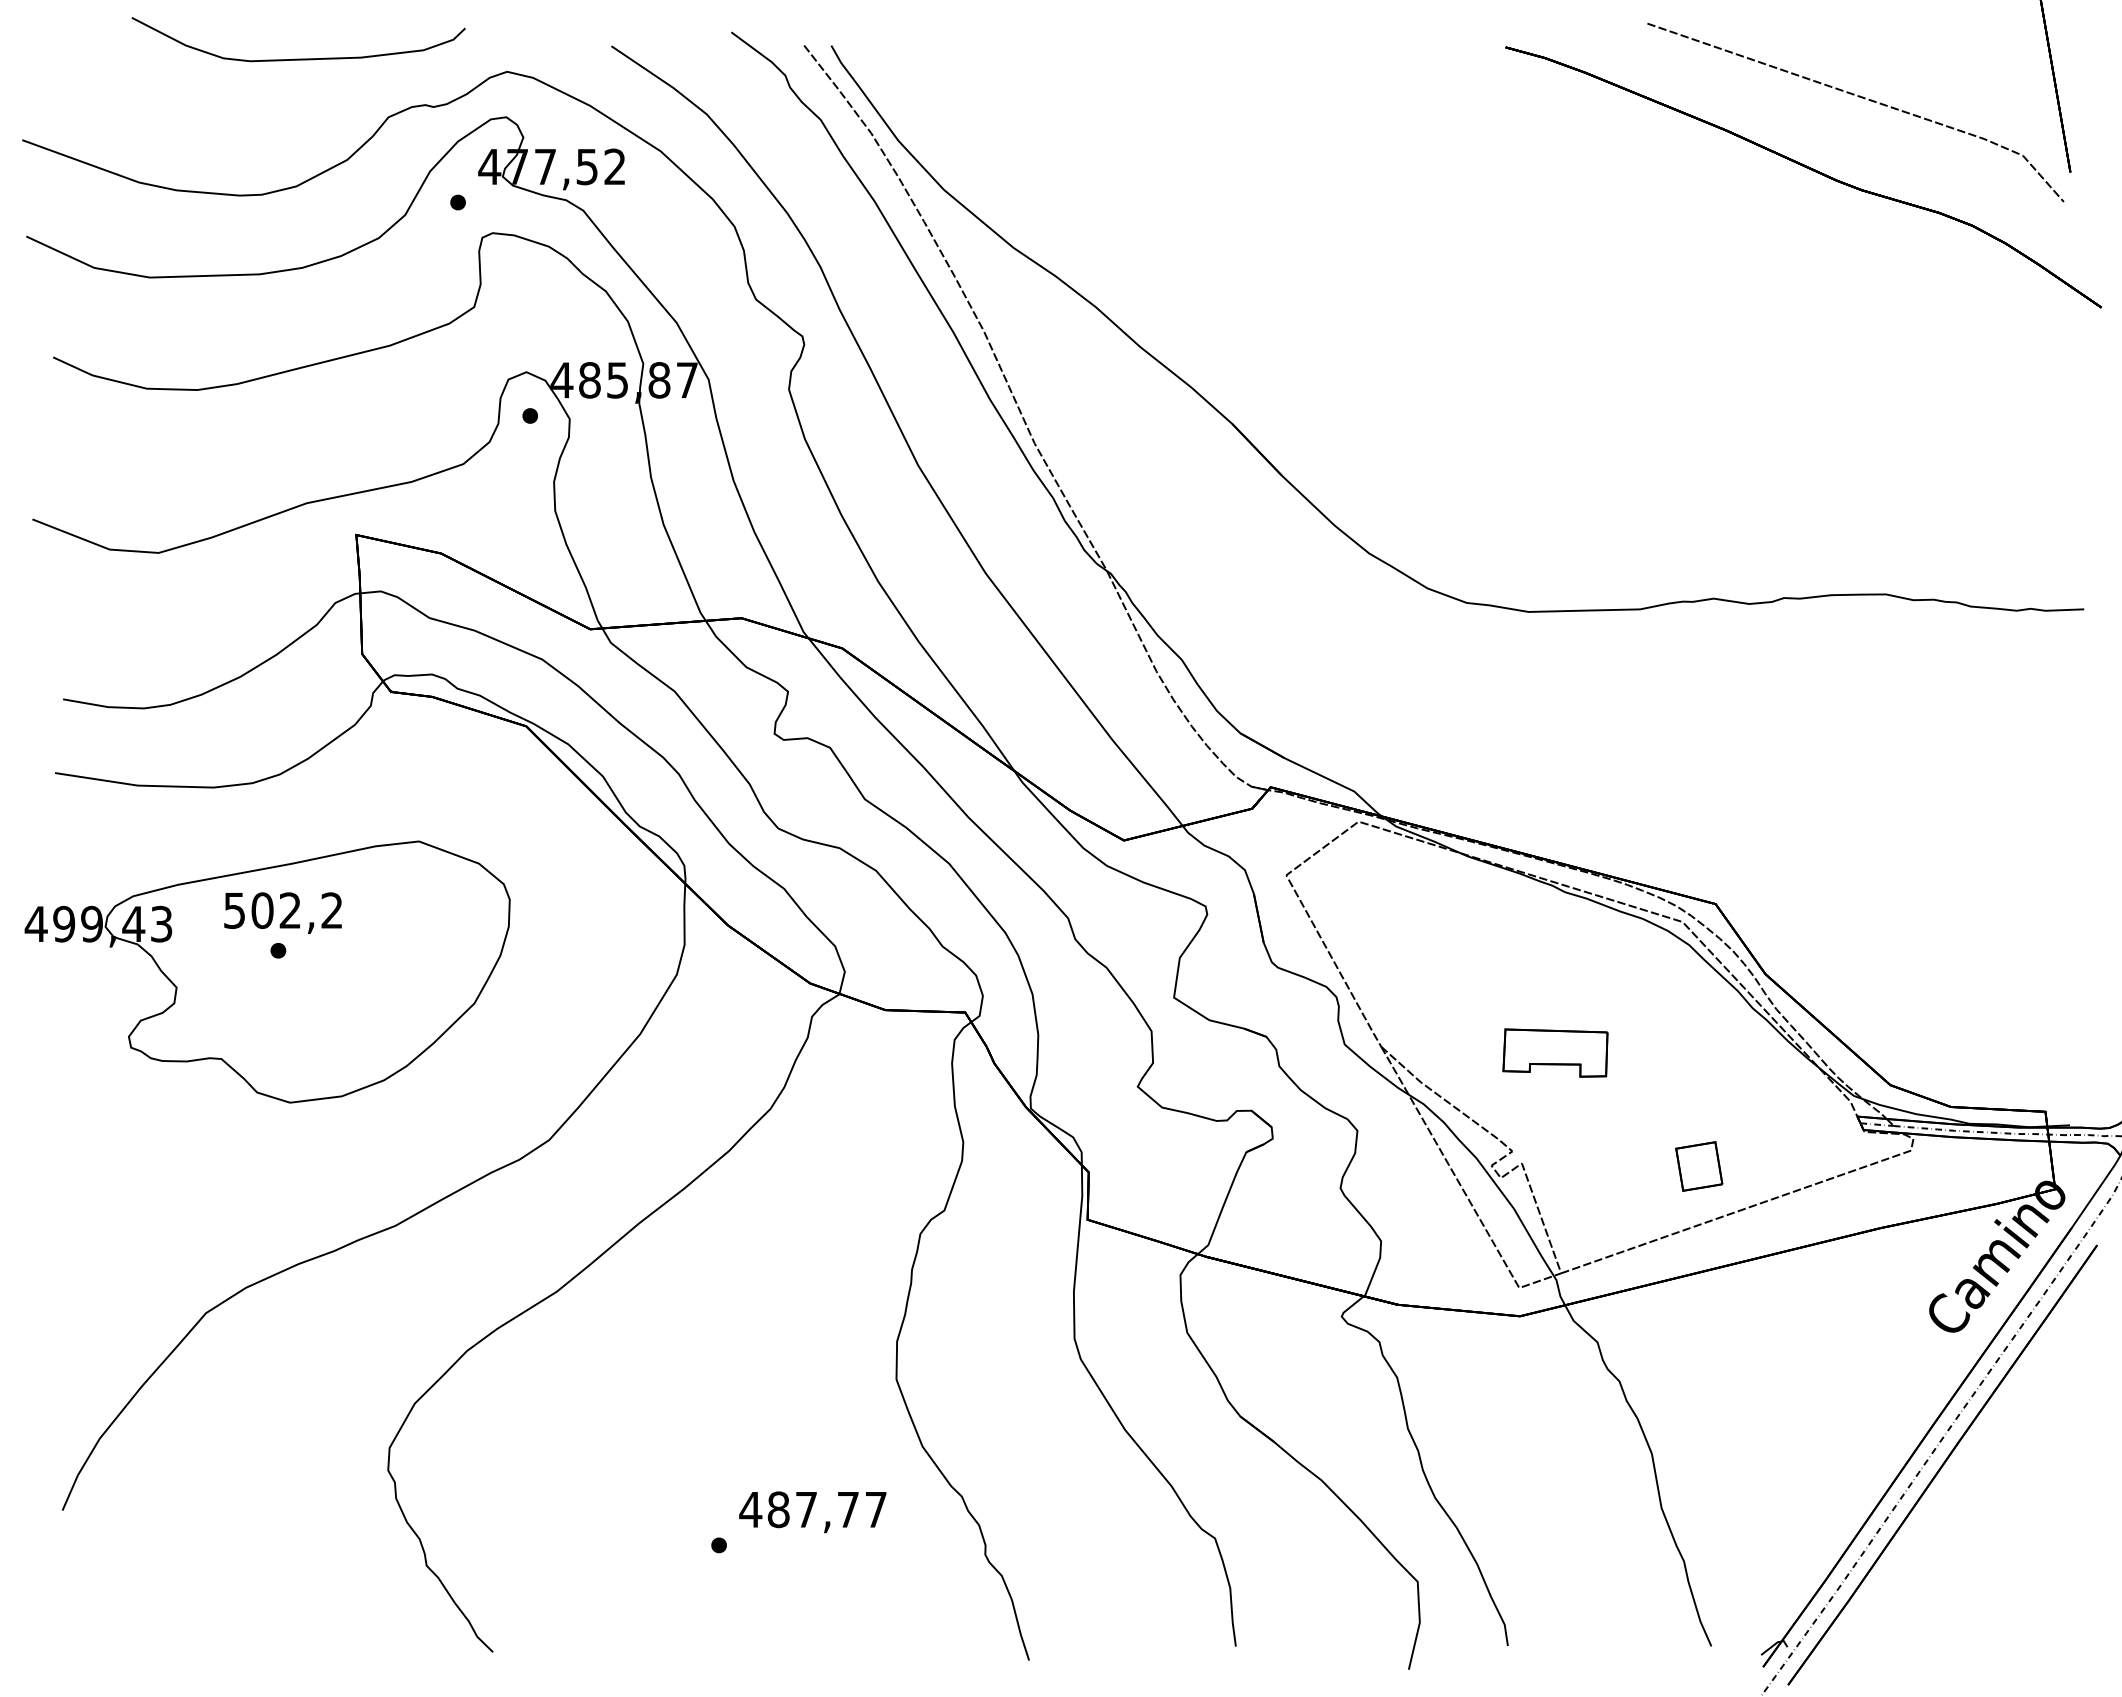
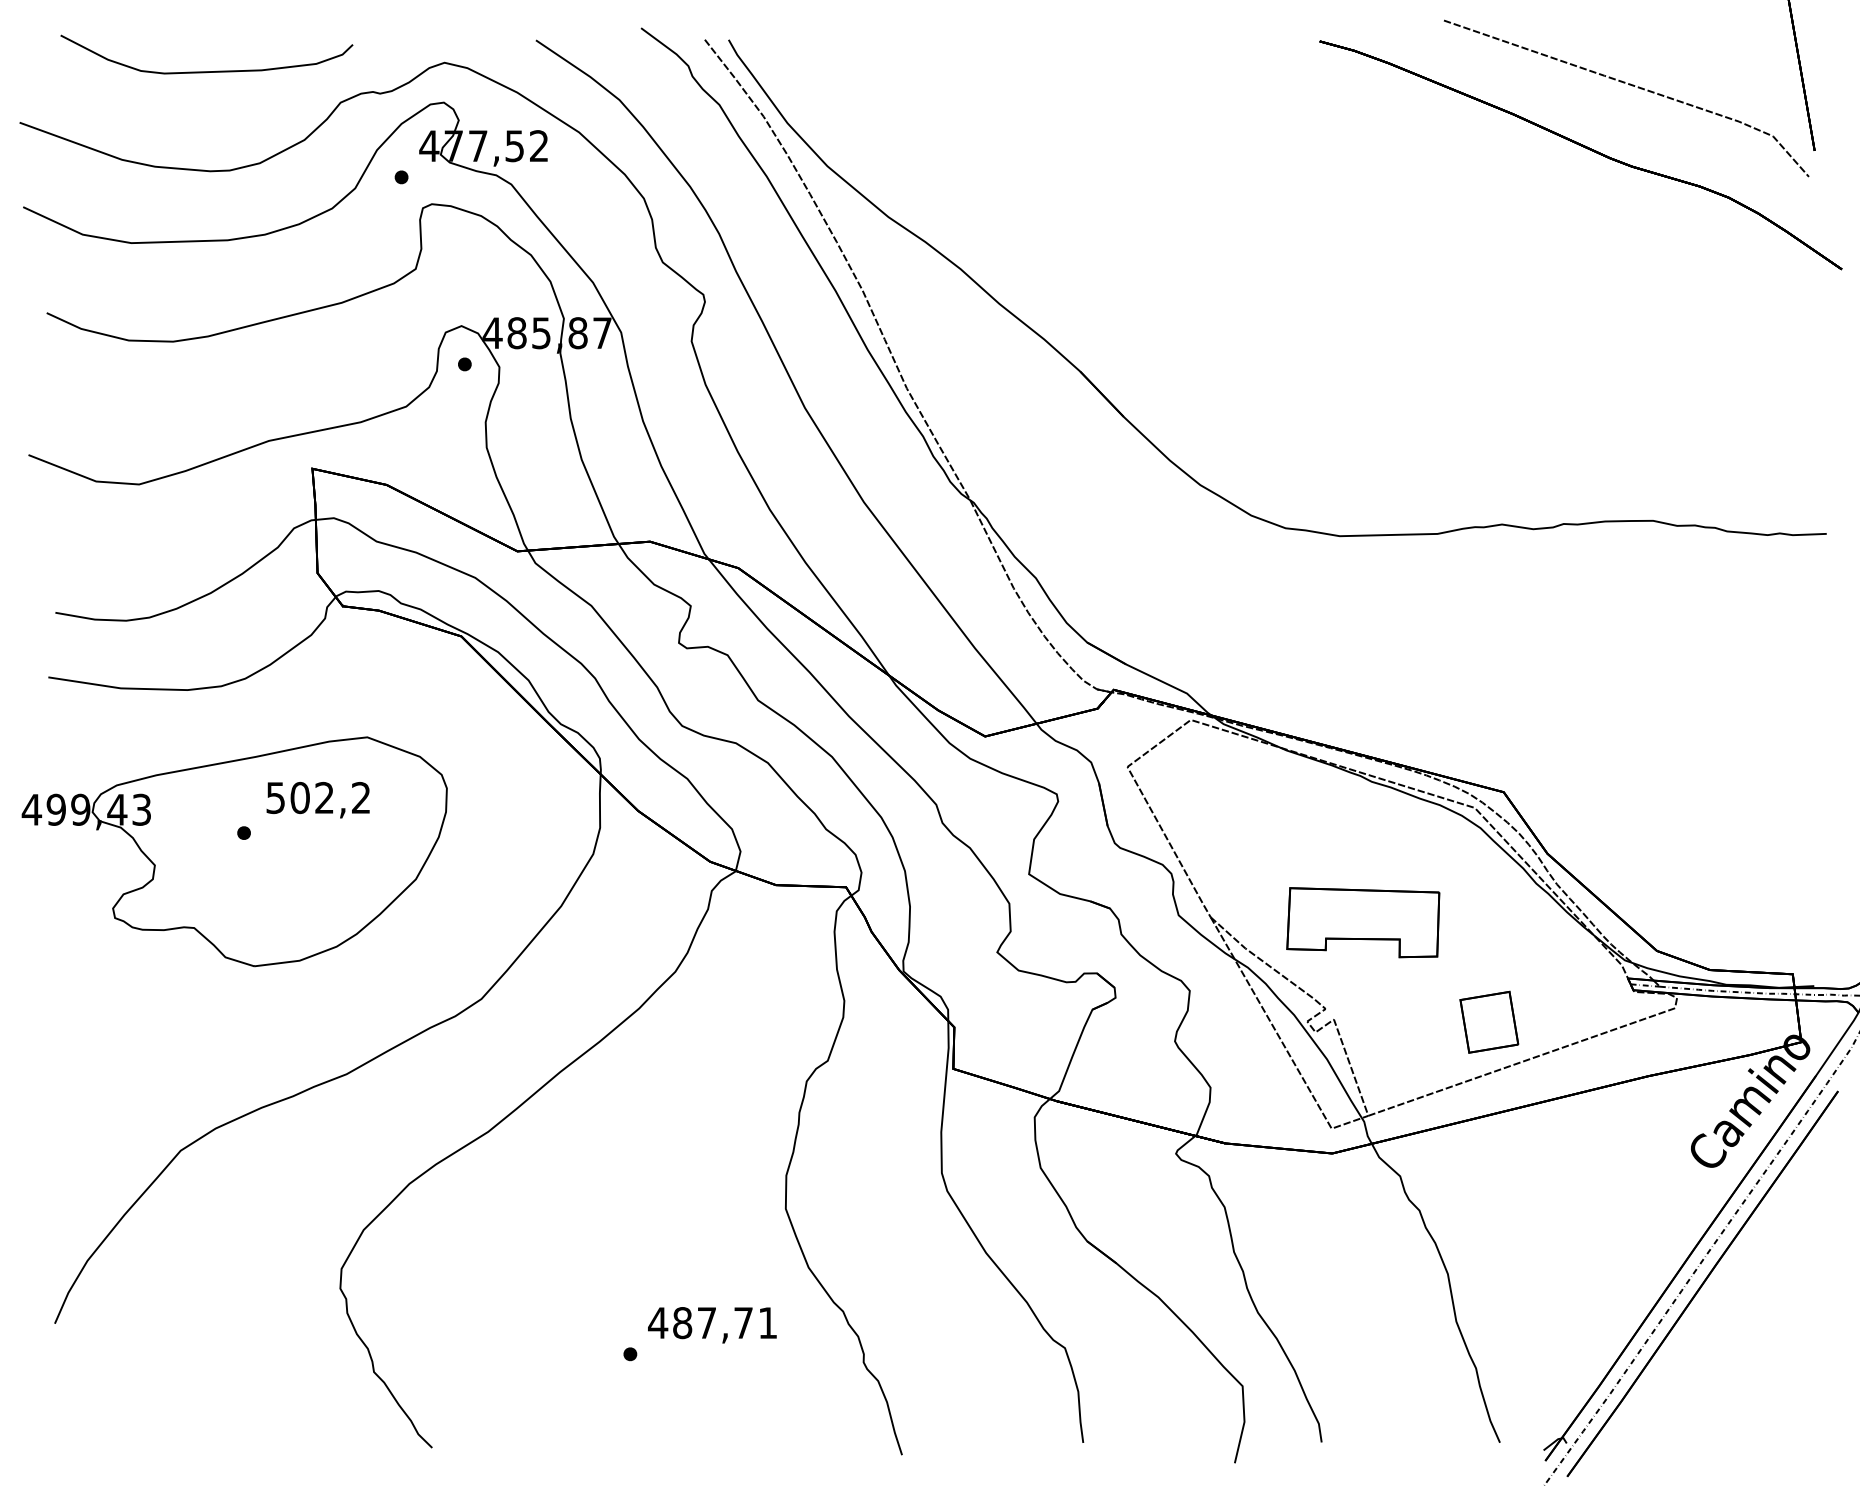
curve: (298, 58) -> (206, 71), moved
text: (282, 913) -> (317, 800), moved
part: (1555, 1052) -> (1363, 922), size x1.67
part: (1699, 1165) -> (1489, 1021), size x1.43
text: (875, 1509) -> (767, 1322), 487,77 -> 487,71

